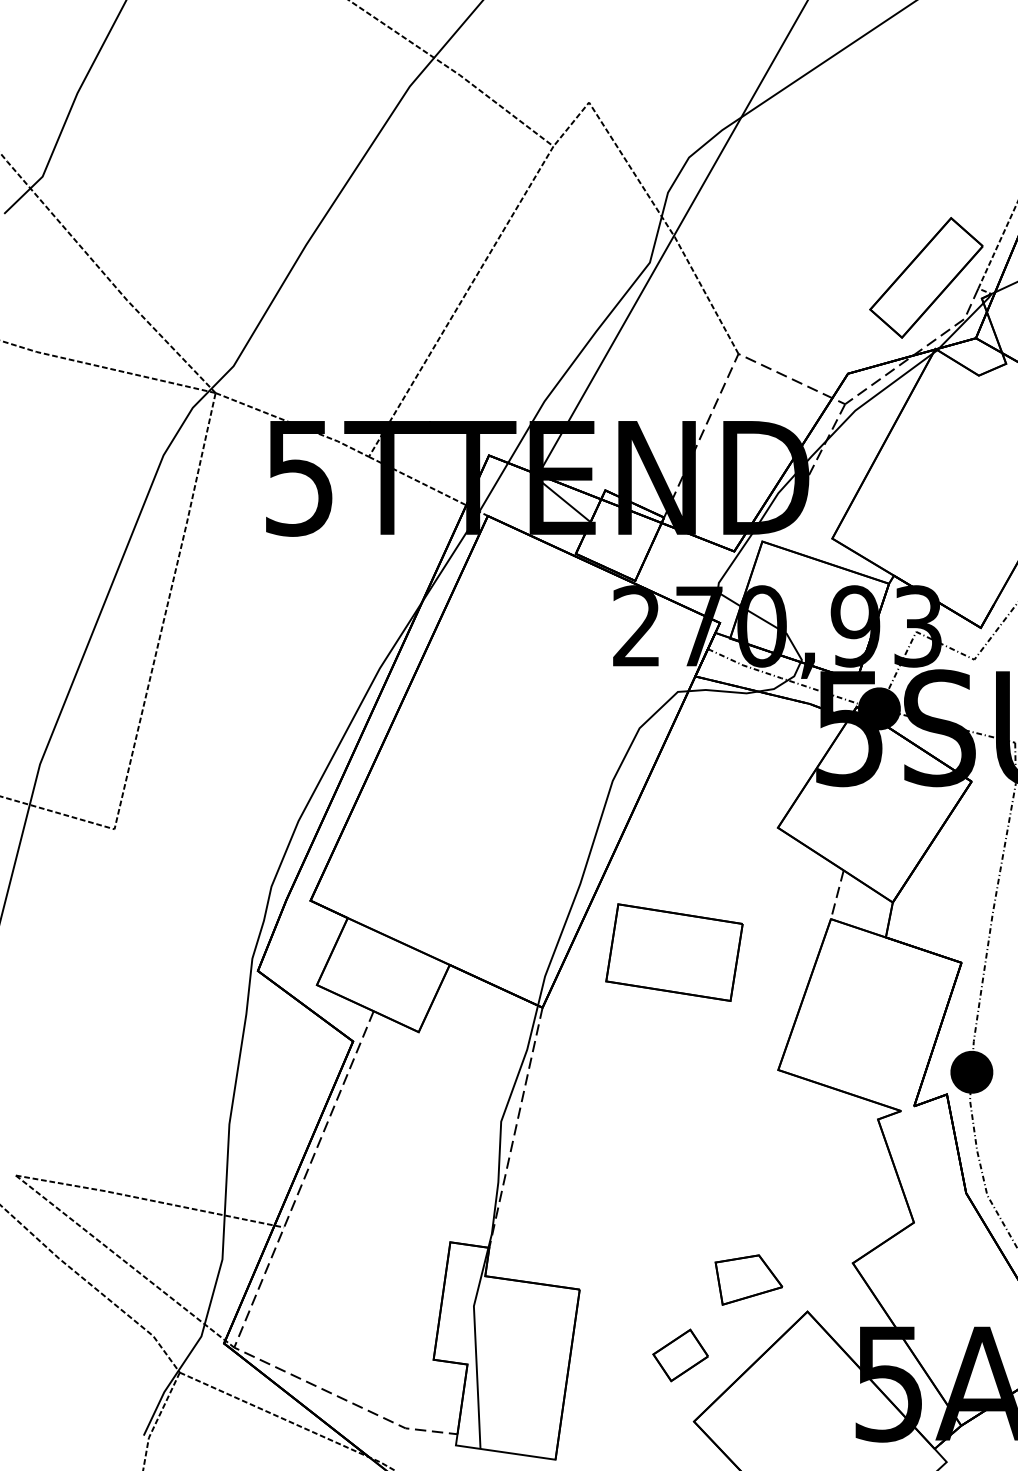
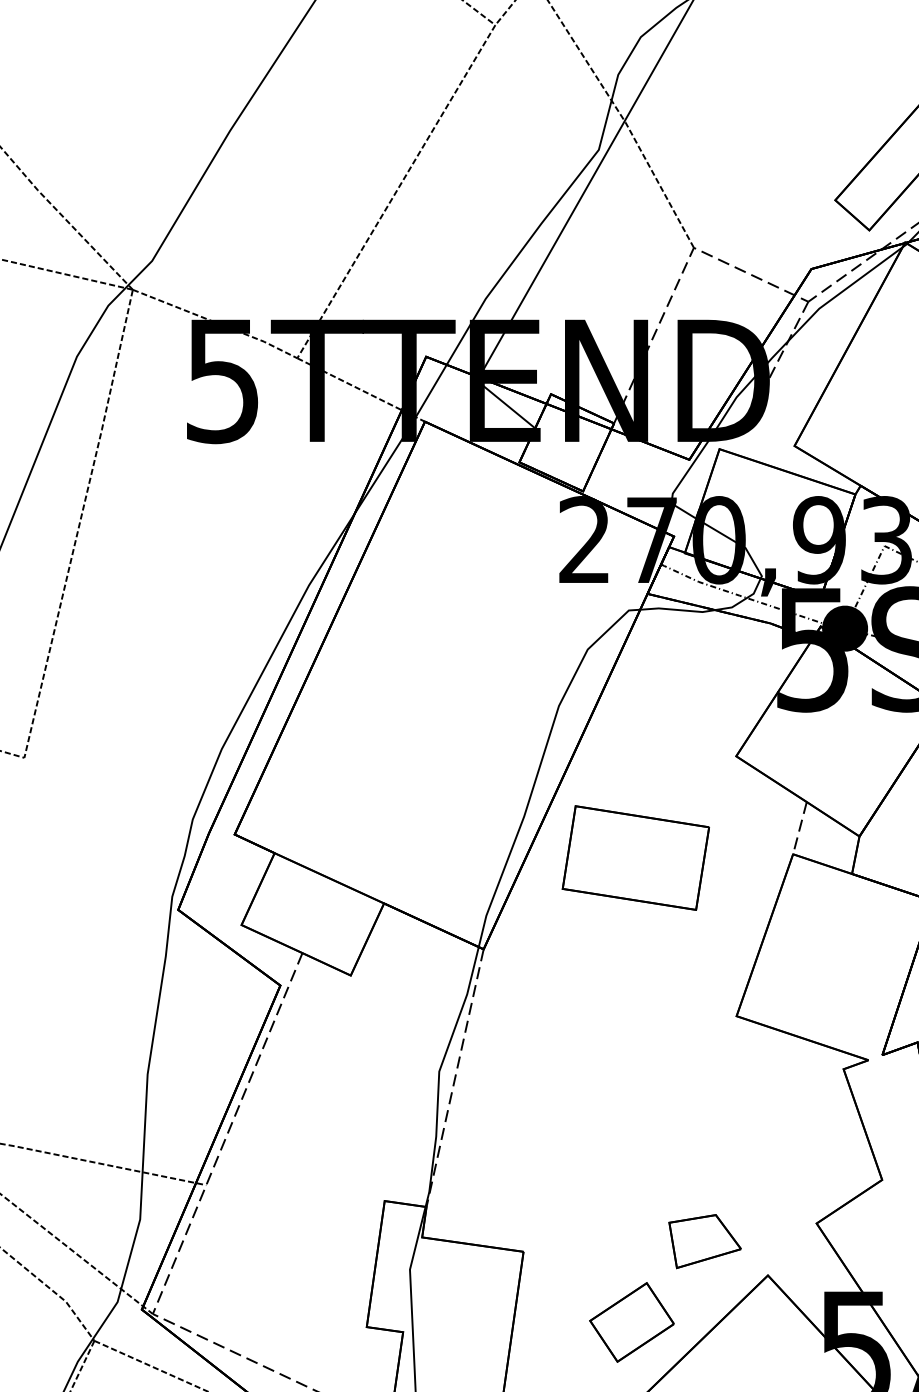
part: (674, 952) -> (635, 857), moved
part: (680, 1355) -> (631, 1322), size x1.43

